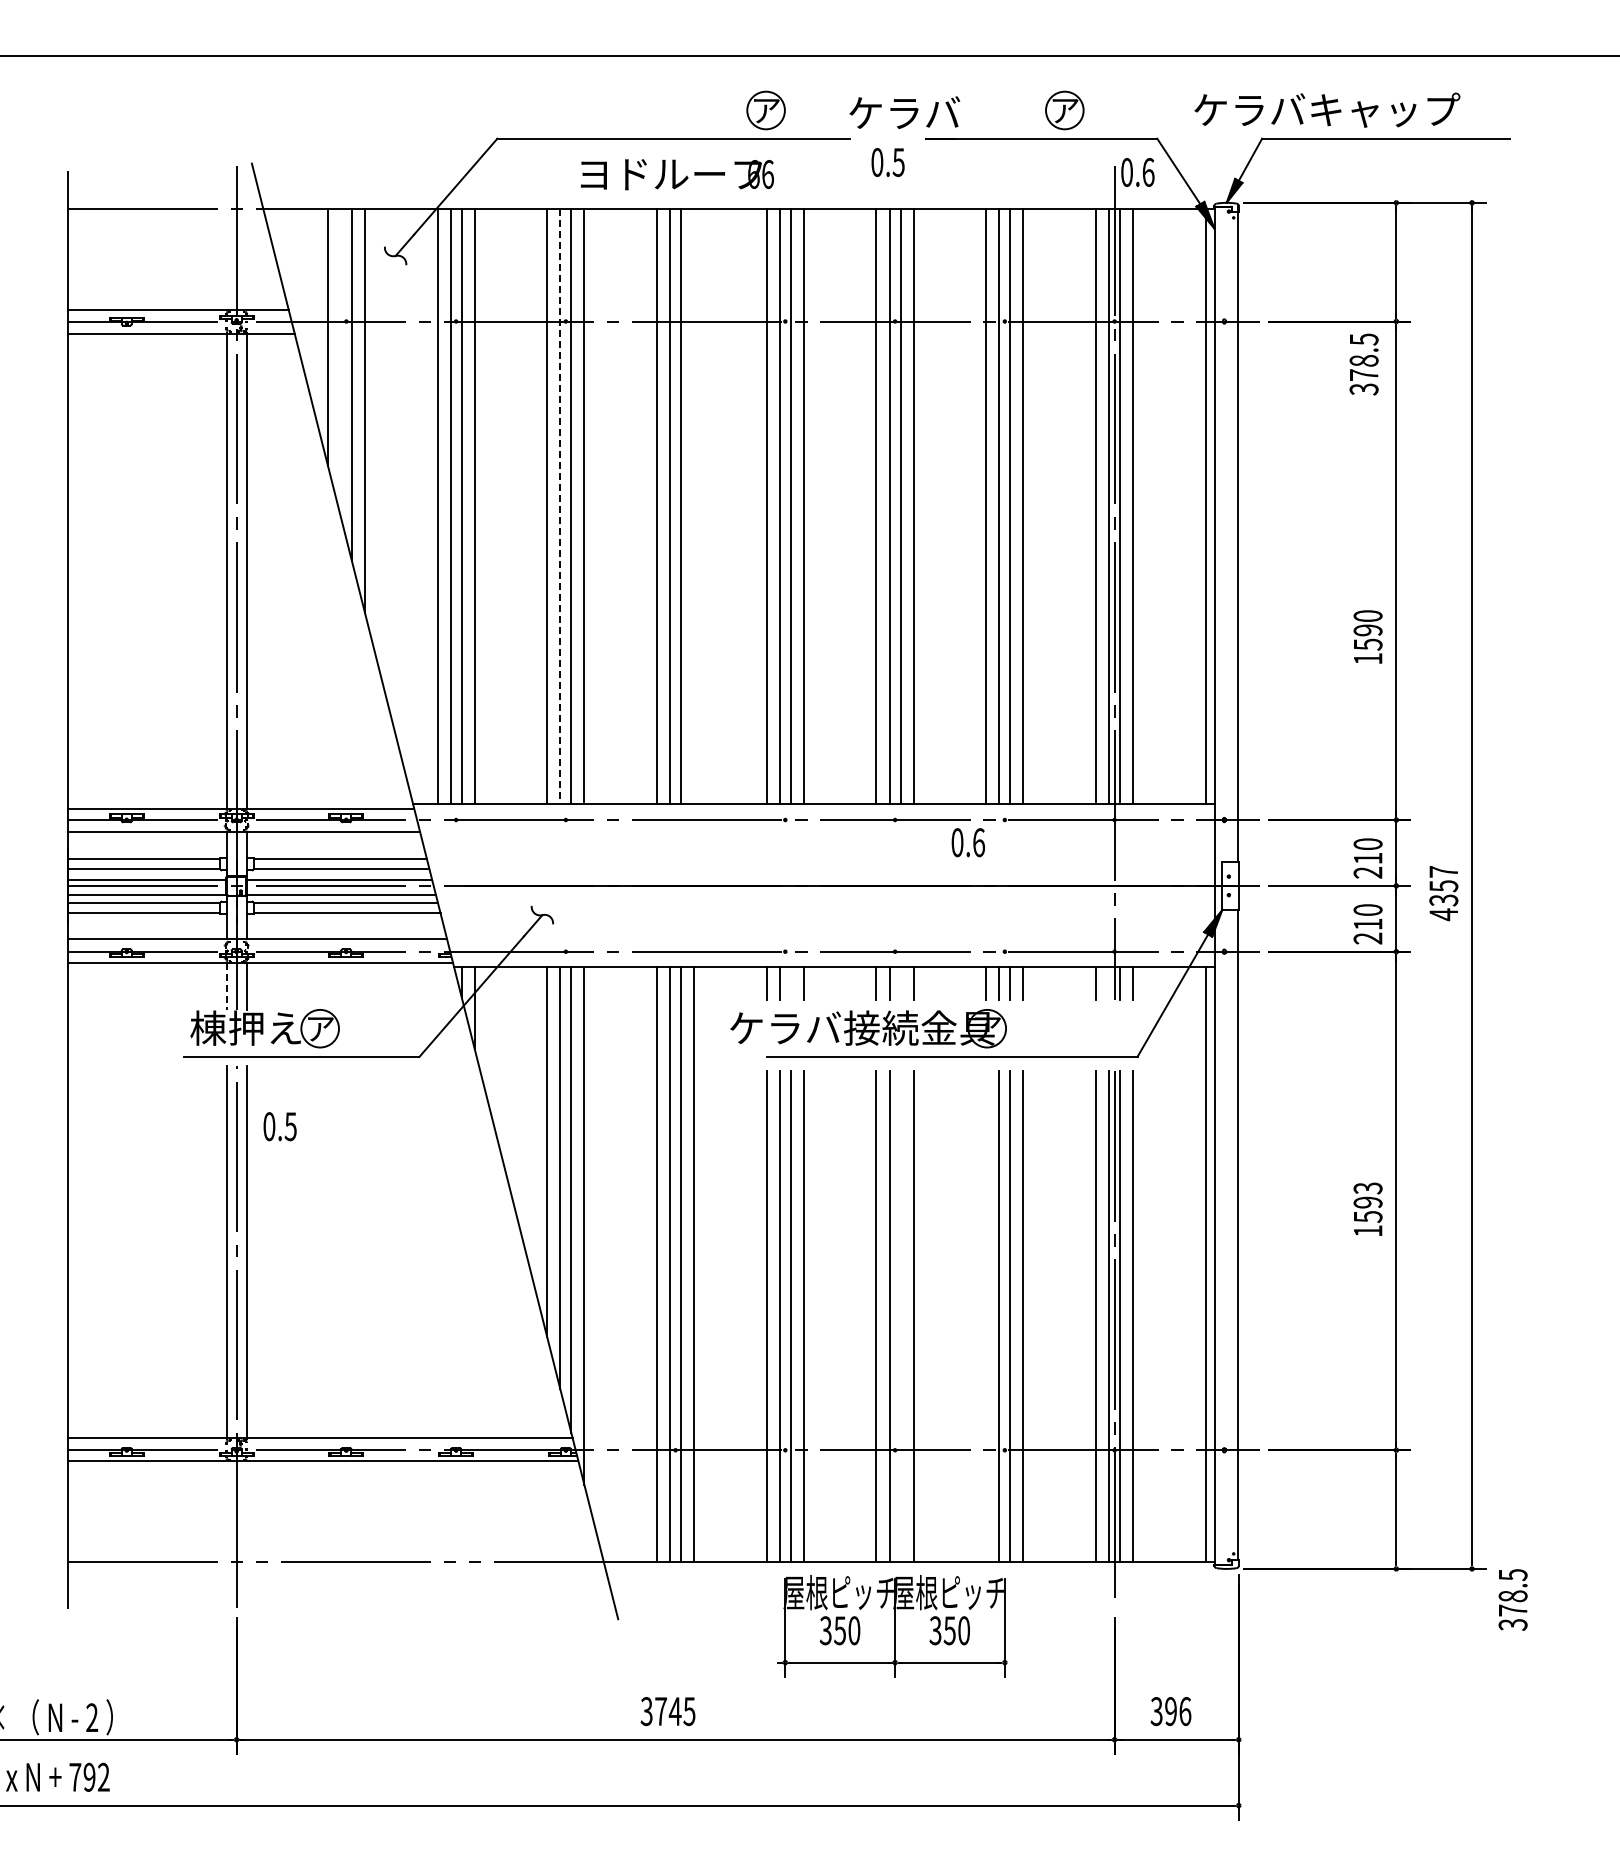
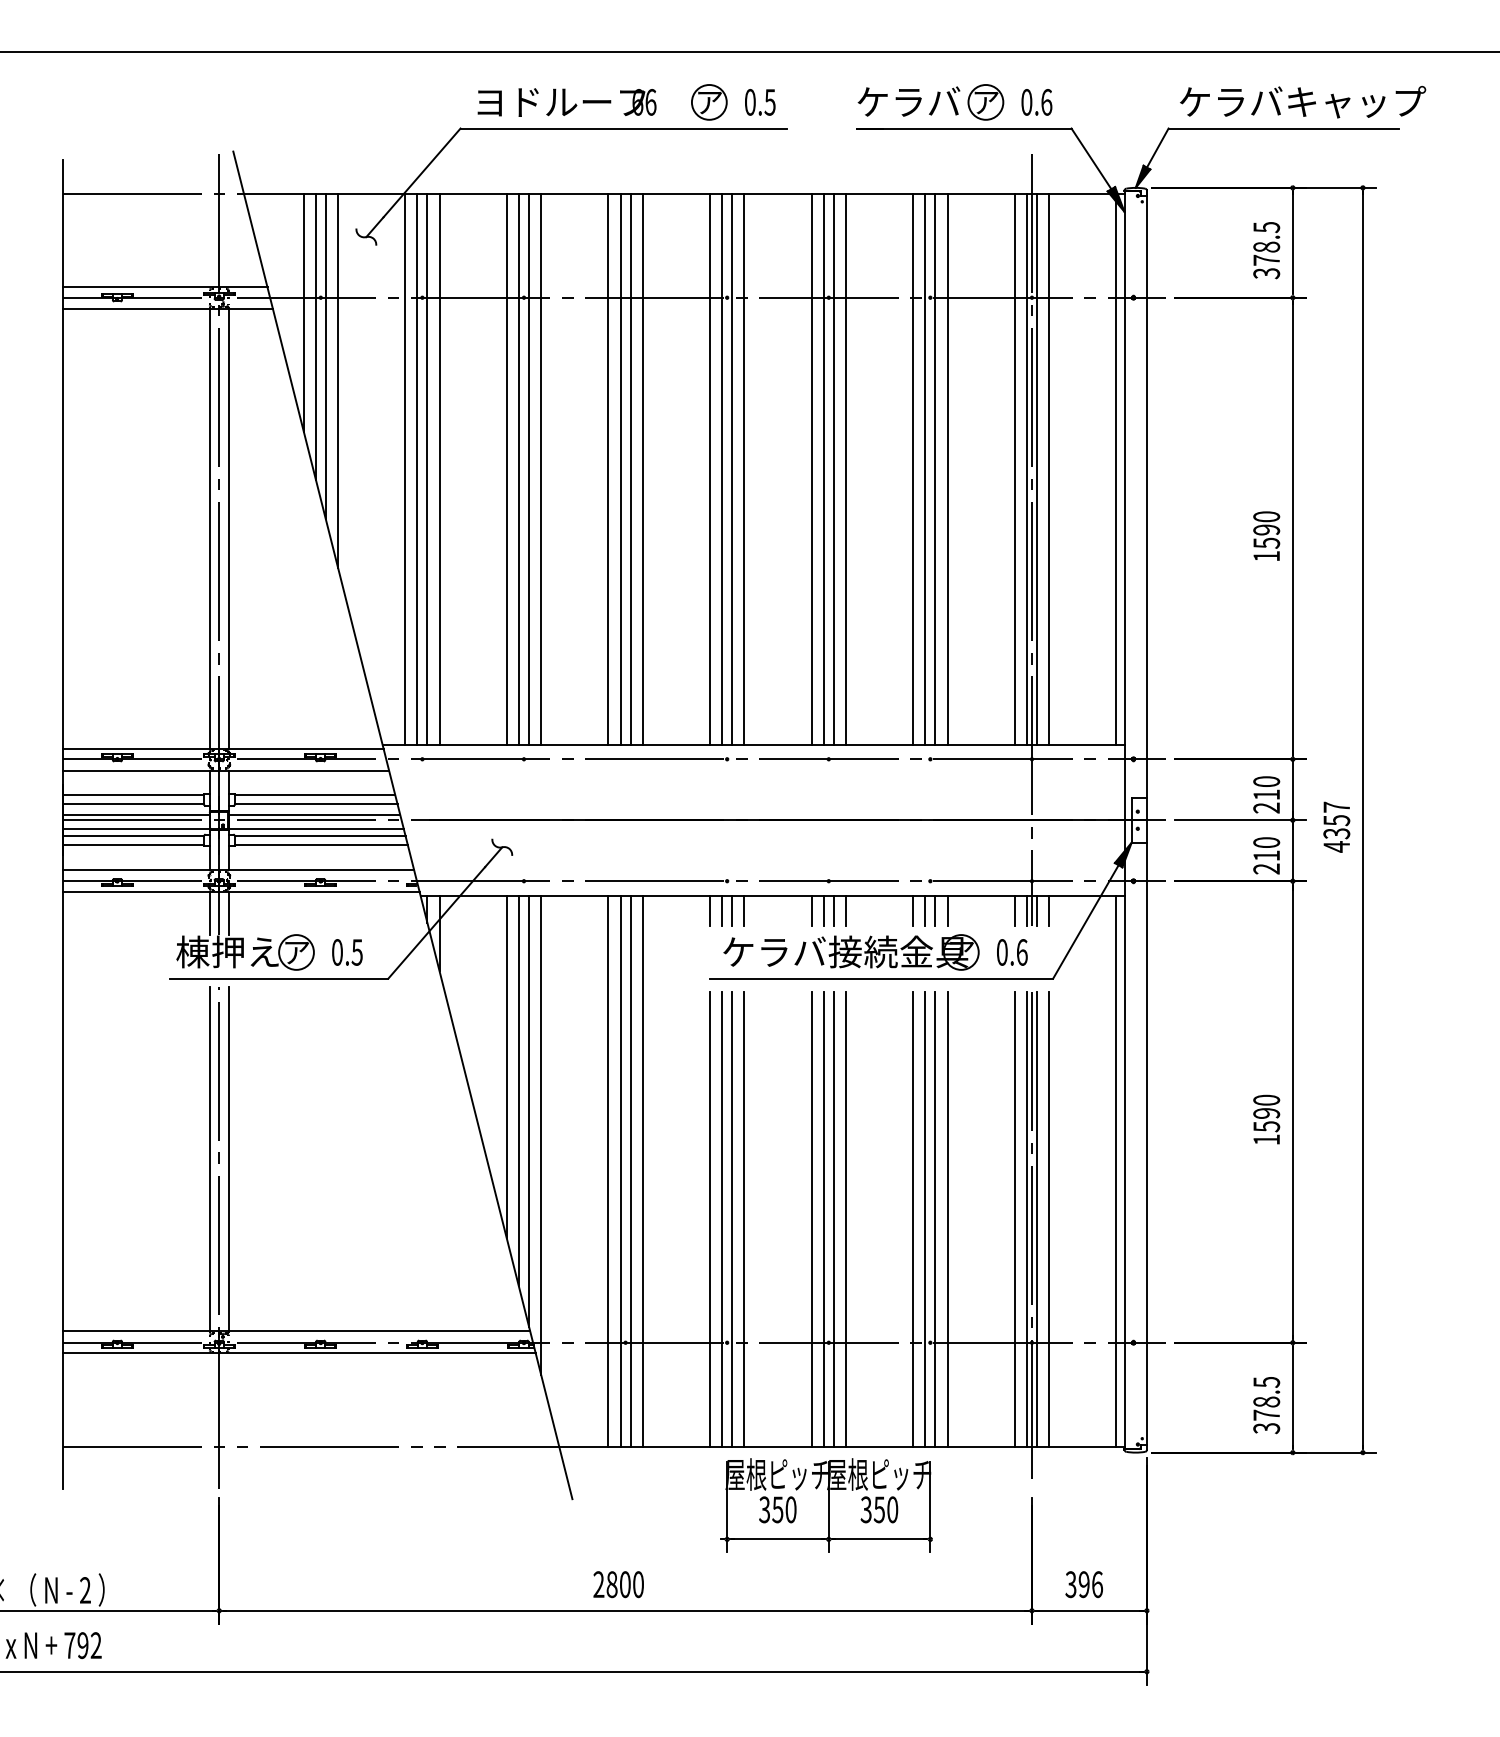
text: (1327, 109) -> (1303, 101), moved
text: (904, 112) -> (908, 101), moved
text: (887, 162) -> (759, 102), moved
text: (1137, 172) -> (1036, 102), moved
text: (677, 174) -> (567, 102), moved
line: (340, 363) -> (315, 336), added
text: (1363, 364) -> (1266, 250), moved
line: (694, 506) -> (643, 469), added
line: (560, 507) -> (519, 469), dashed -> solid
text: (1367, 636) -> (1266, 535), moved
text: (967, 842) -> (1011, 952), moved
line: (790, 983) -> (731, 910), added
line: (900, 983) -> (833, 910), added
line: (1109, 983) -> (1027, 910), added
line: (226, 986) -> (209, 913), dashed -> solid
part: (868, 1028) -> (851, 952), moved
text: (279, 1126) -> (346, 952), moved
text: (1367, 1188) -> (1266, 1100), 1593 -> 1590
line: (900, 1316) -> (833, 1218), added
line: (986, 1316) -> (913, 1218), added
text: (1512, 1599) -> (1266, 1405), moved
text: (667, 1711) -> (618, 1584), 3745 -> 2800

